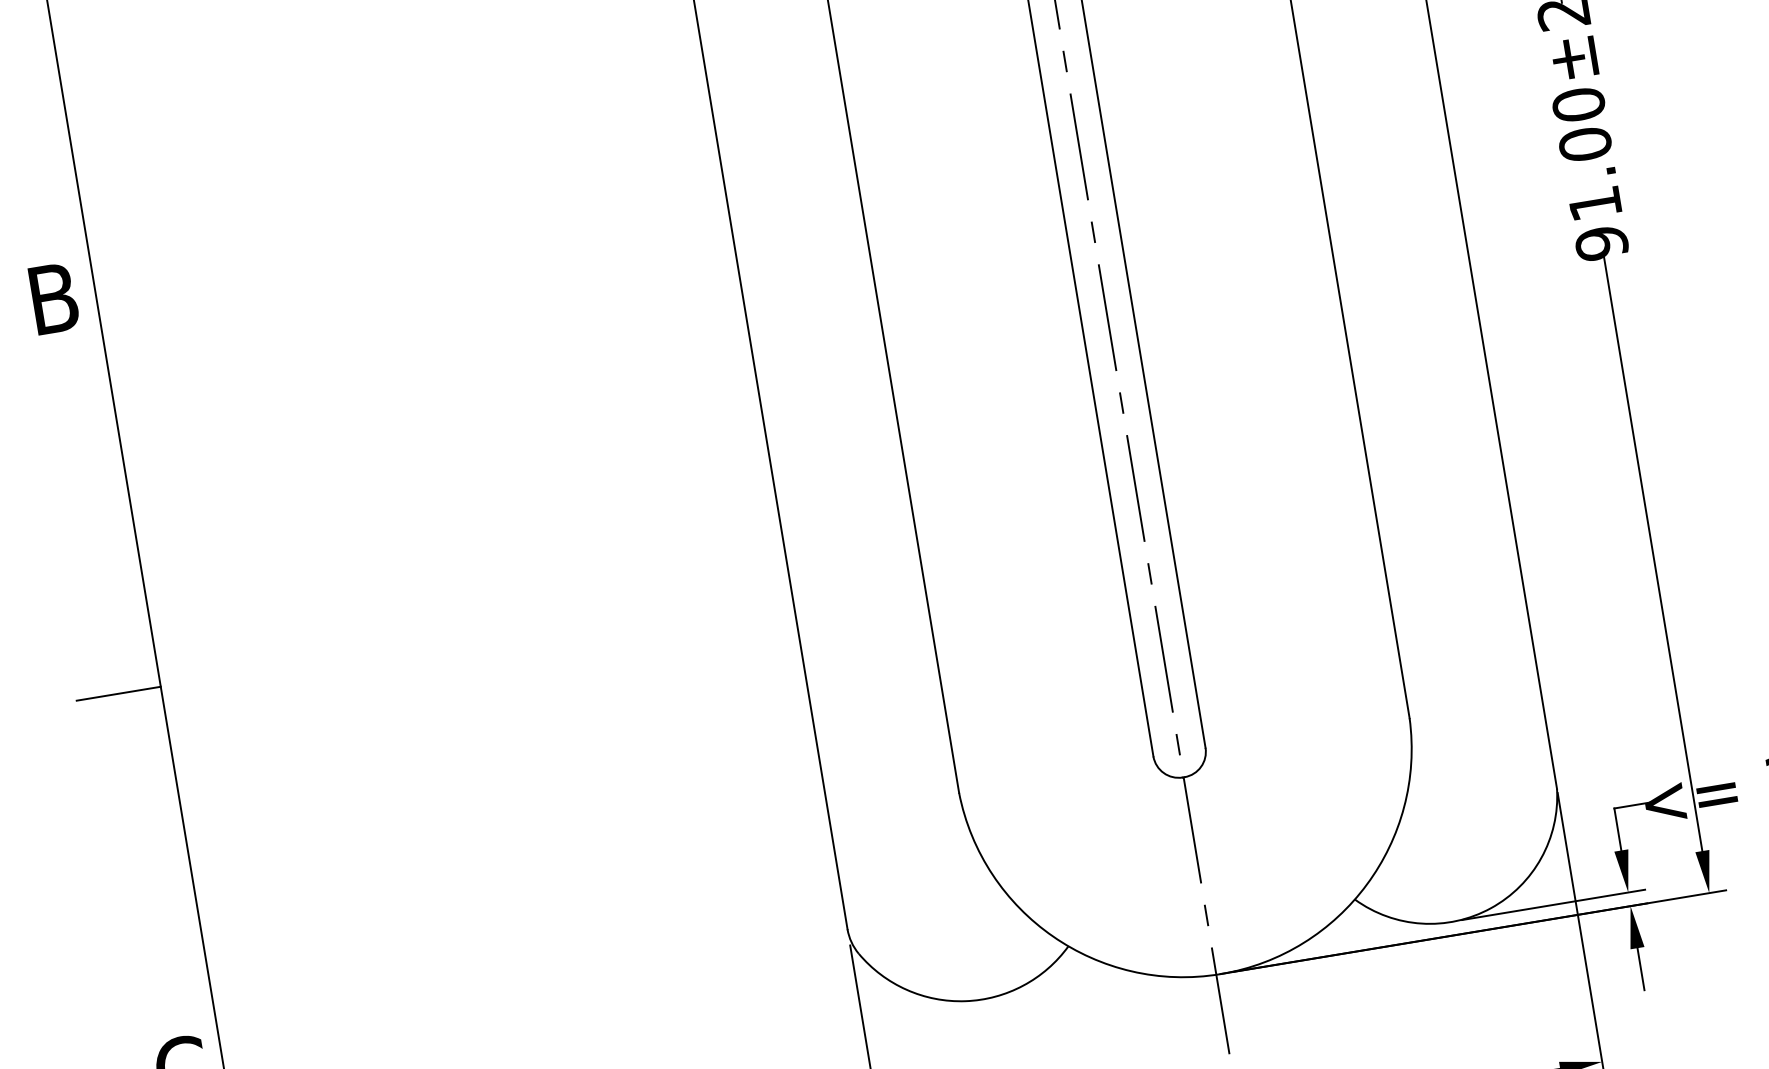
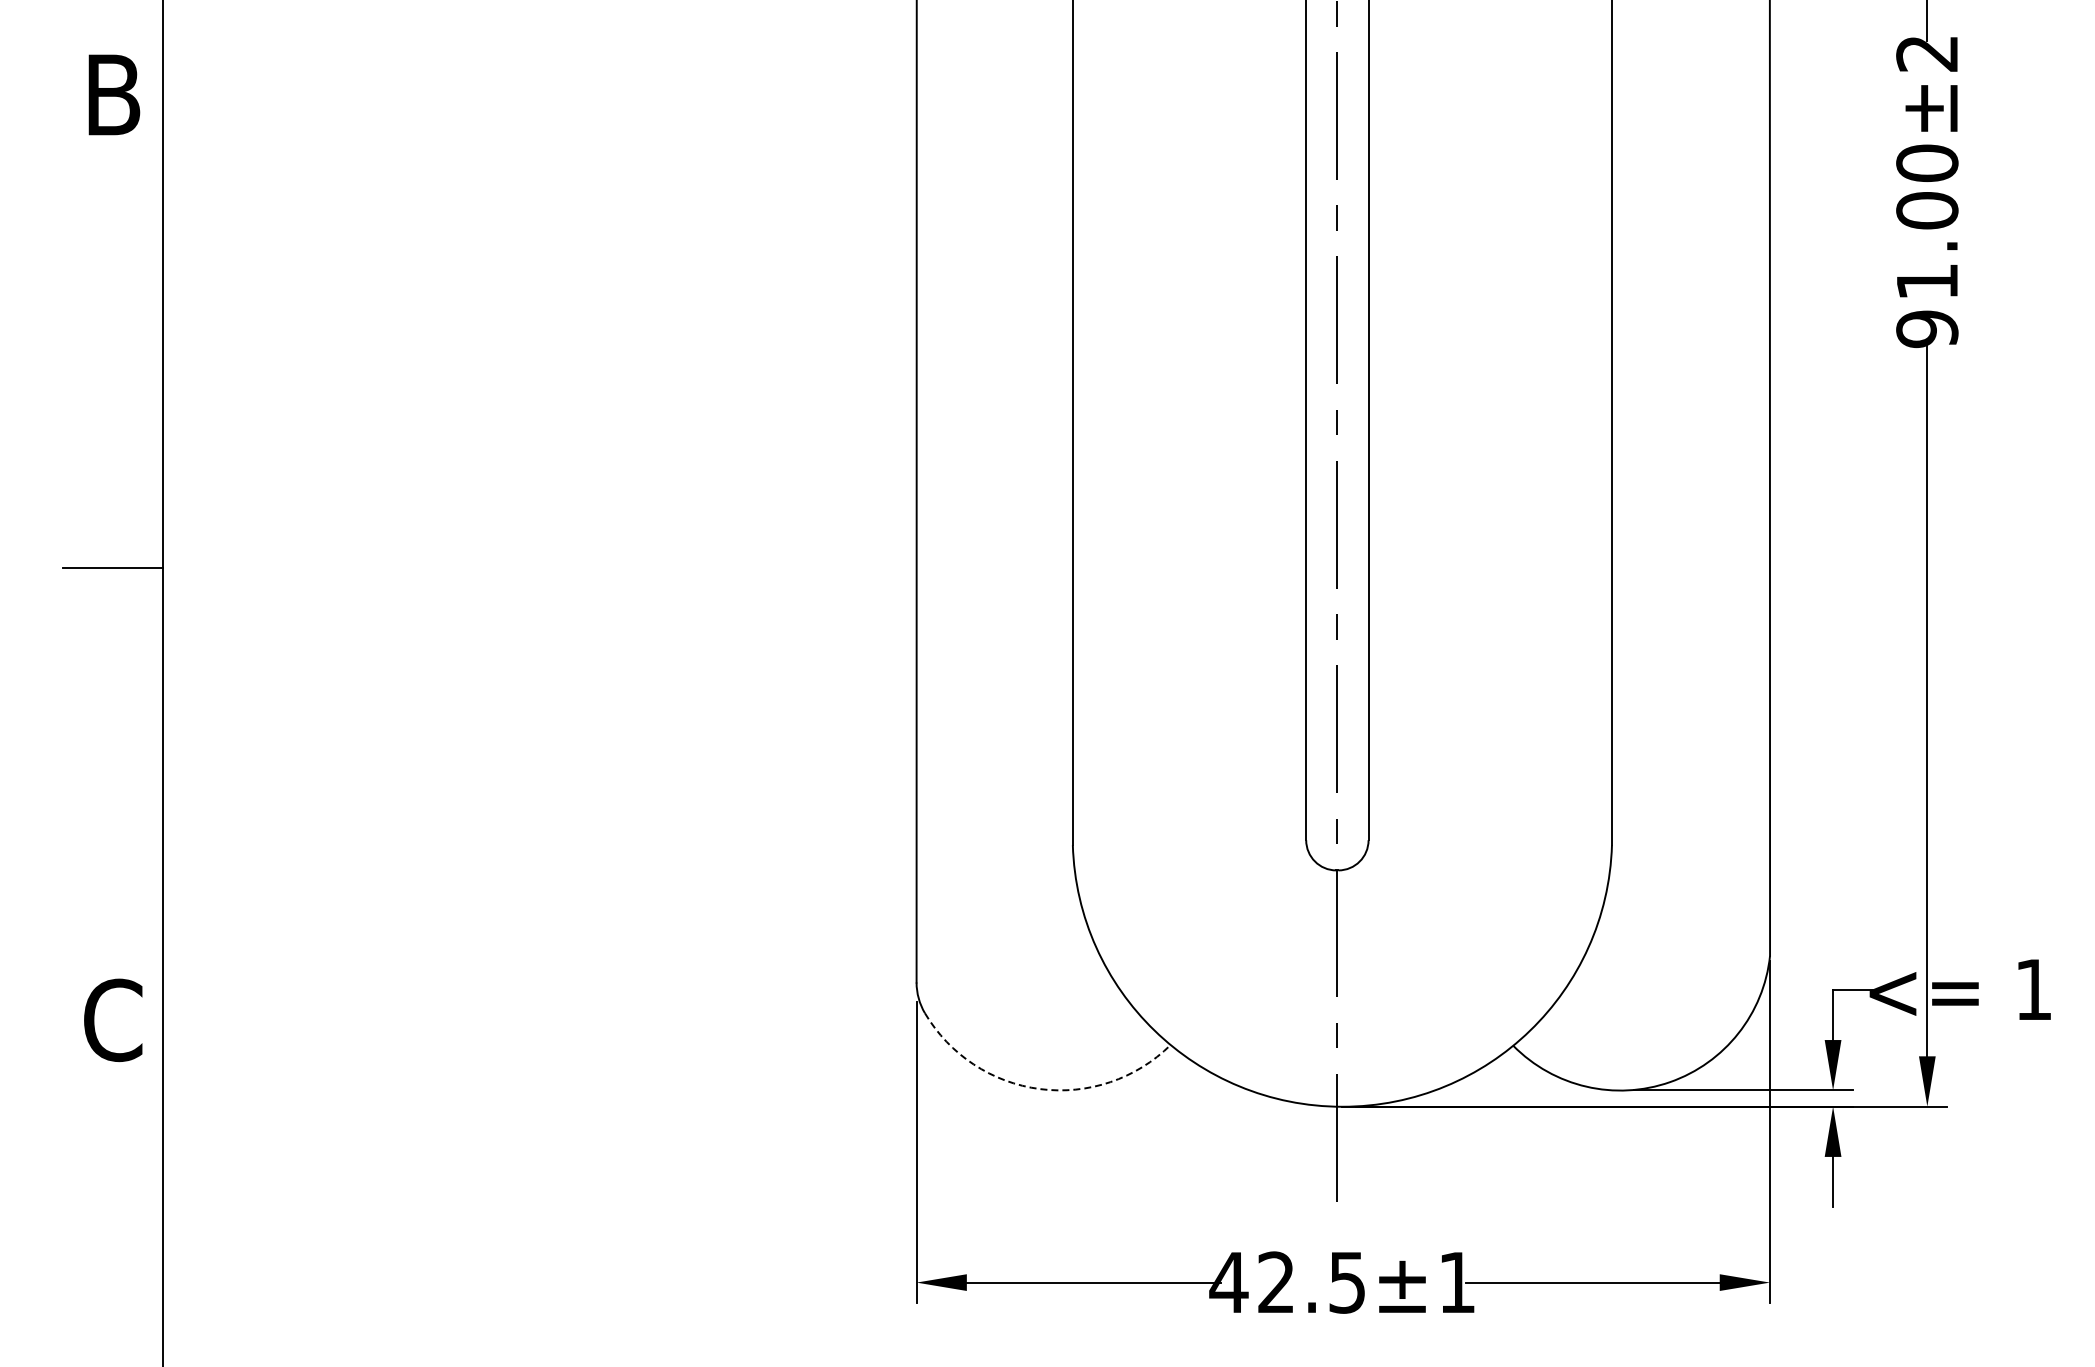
arc: (965, 1001) -> (1040, 1089), solid -> dashed

